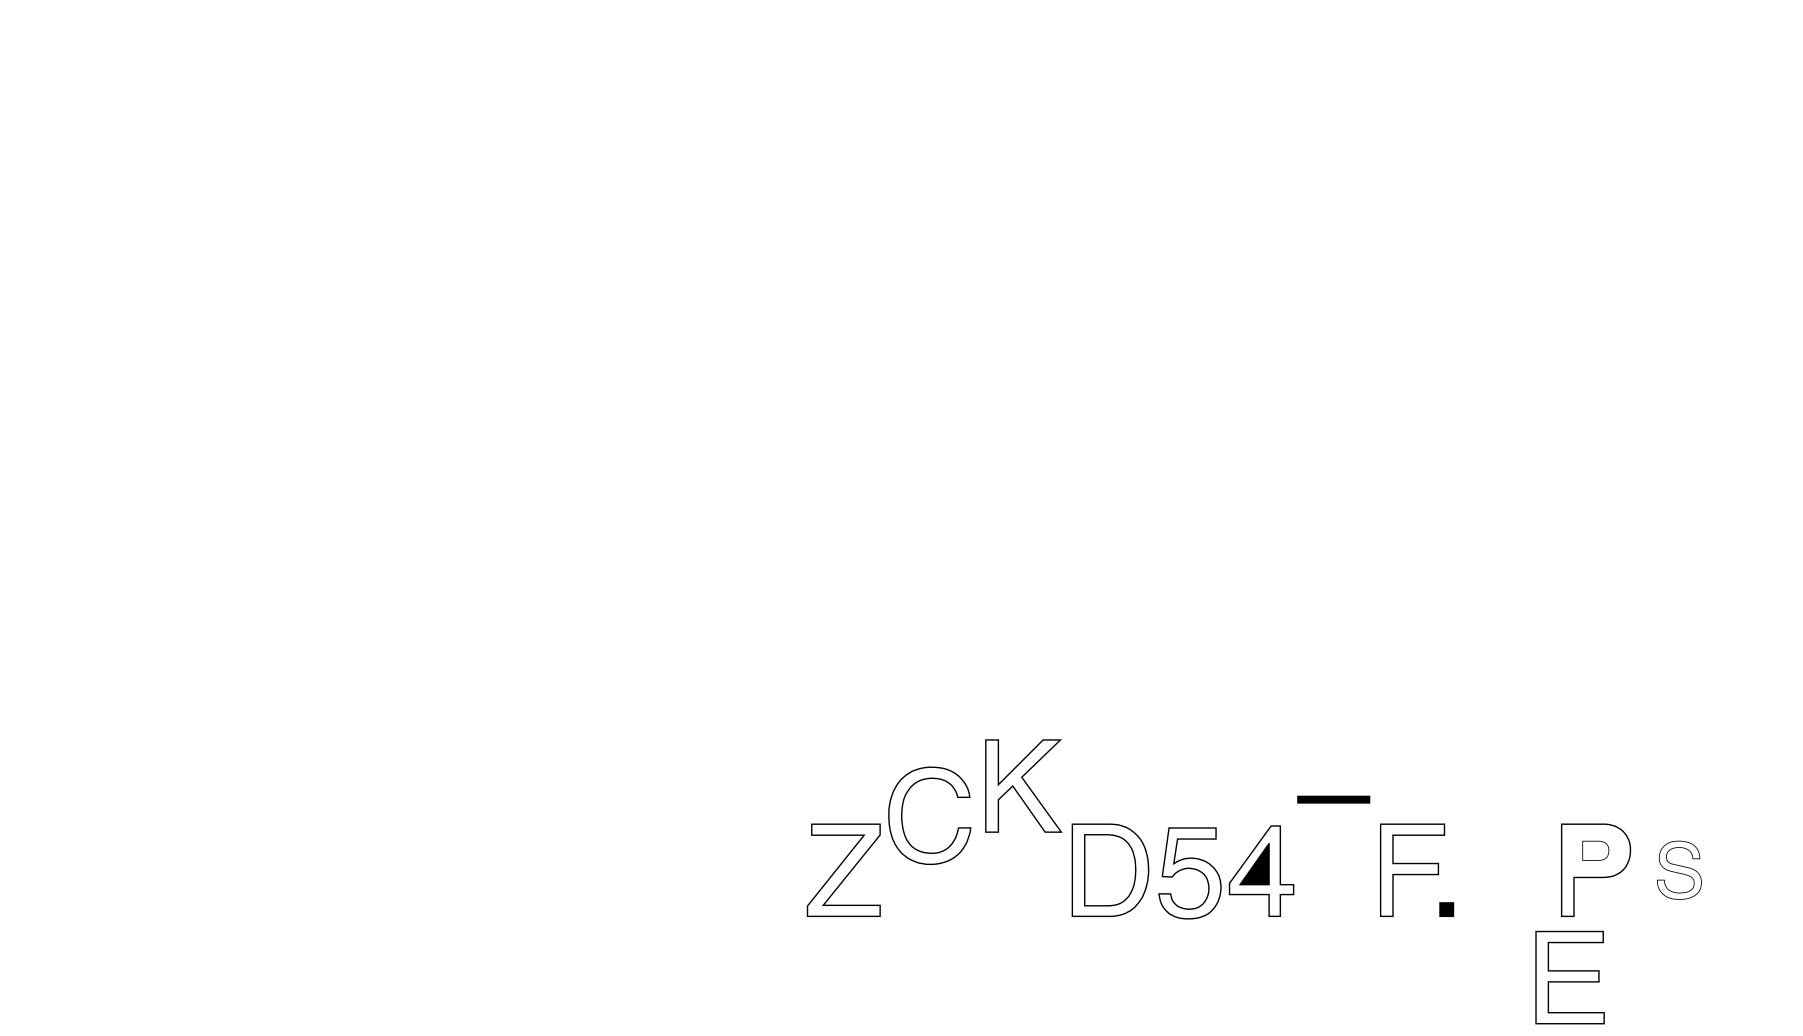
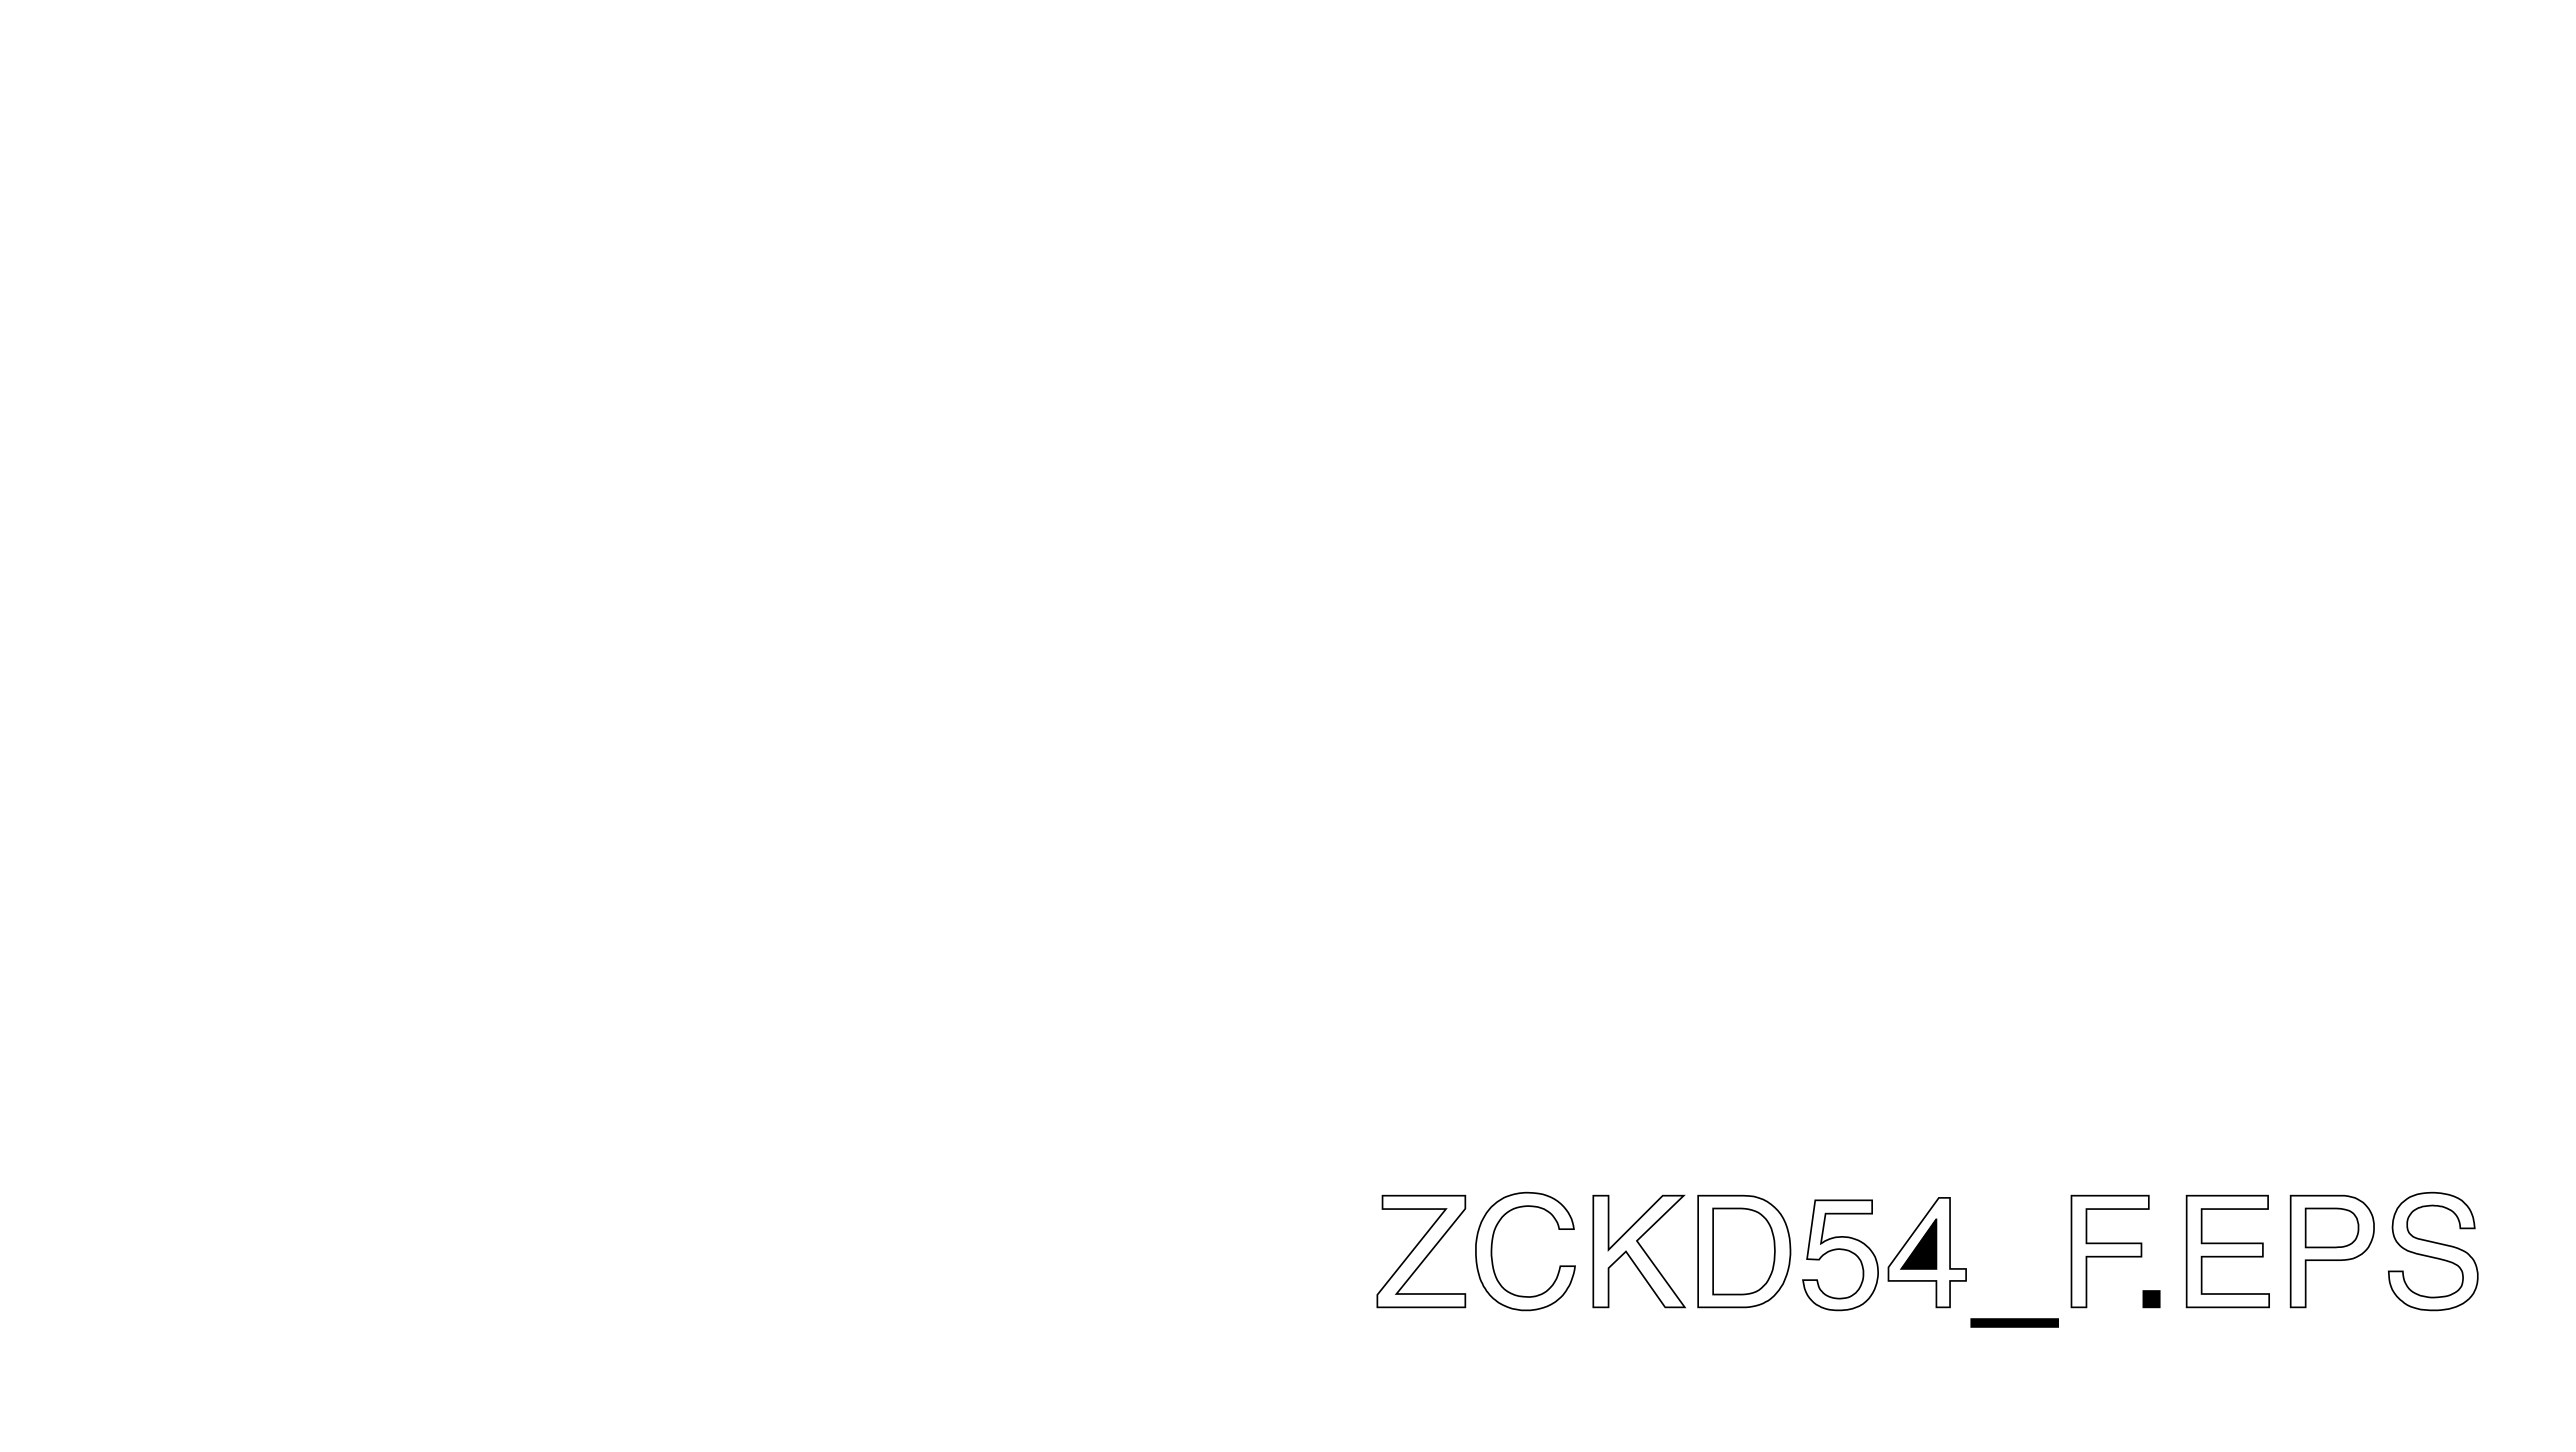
part: (1023, 786) -> (1638, 1251), moved
part: (1333, 799) -> (2014, 1322), moved
part: (902, 815) -> (1492, 1251), moved
part: (1595, 850) -> (2331, 1227), size x1.67
part: (1679, 870) -> (2433, 1251), size x1.67
part: (1569, 977) -> (2227, 1251), moved

